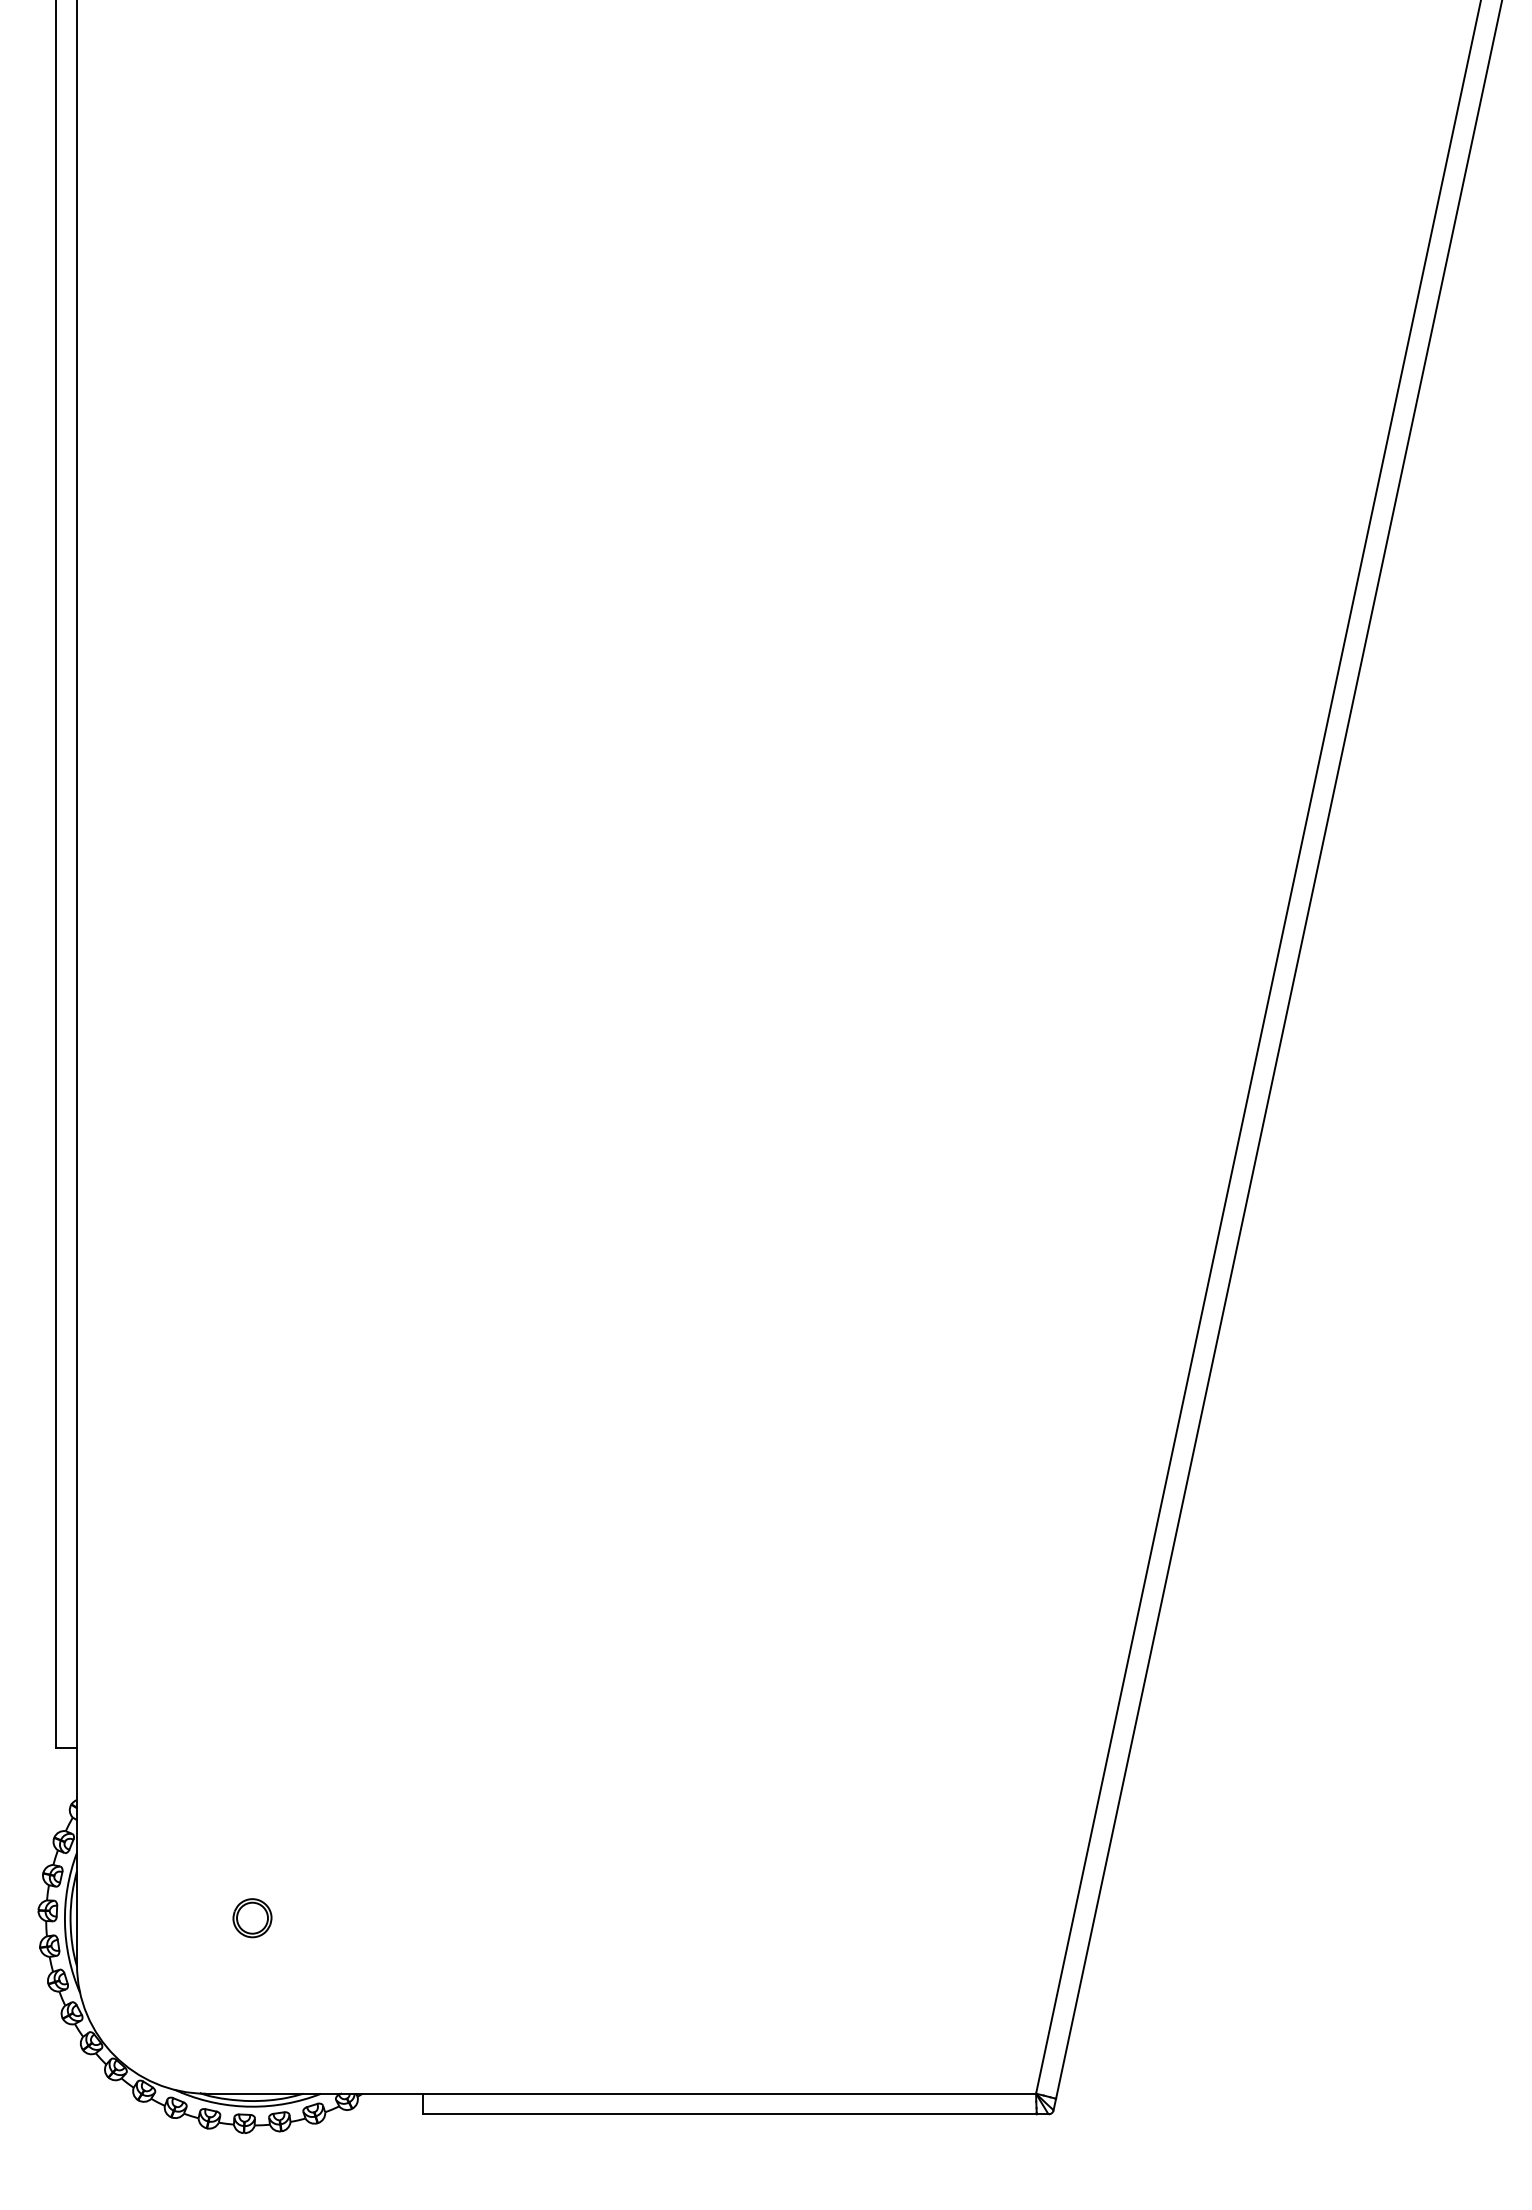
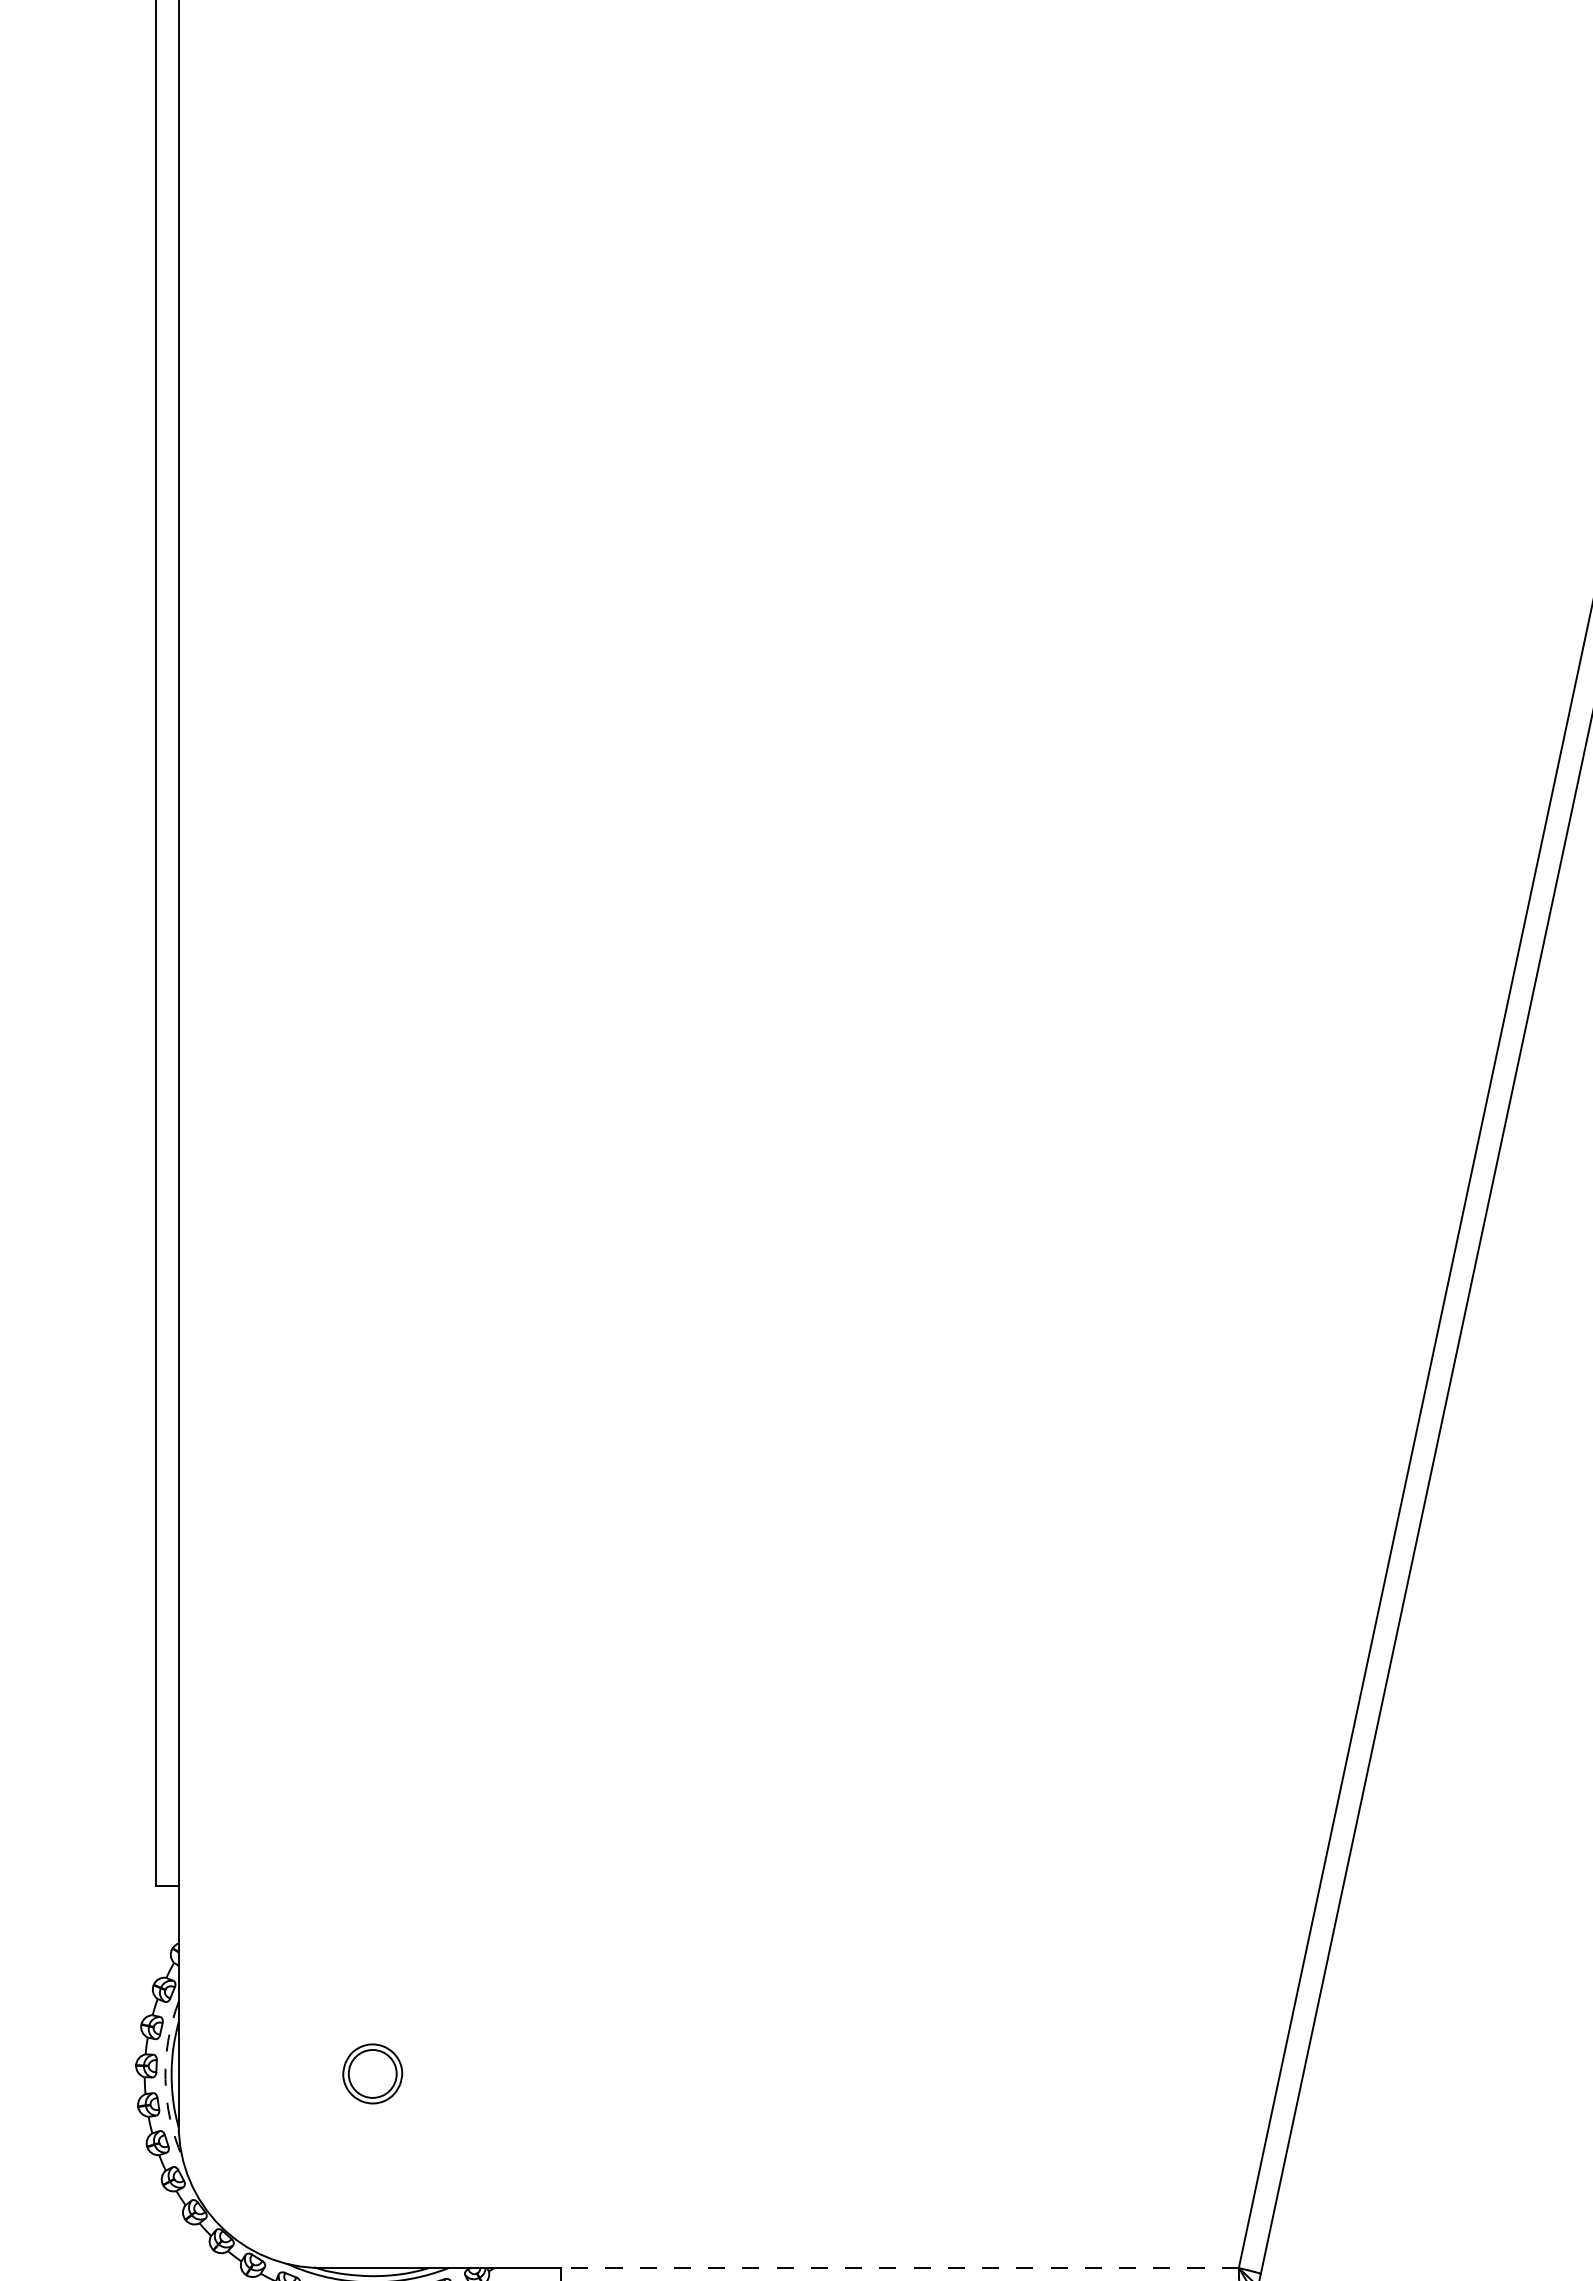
part: (252, 1918) -> (372, 2074), size x1.4
arc: (64, 1923) -> (164, 2079), solid -> dashed
line: (729, 2093) -> (899, 2267), solid -> dashed

